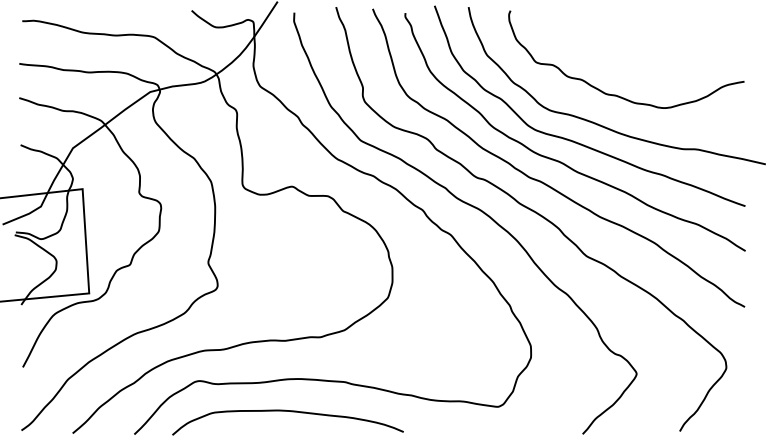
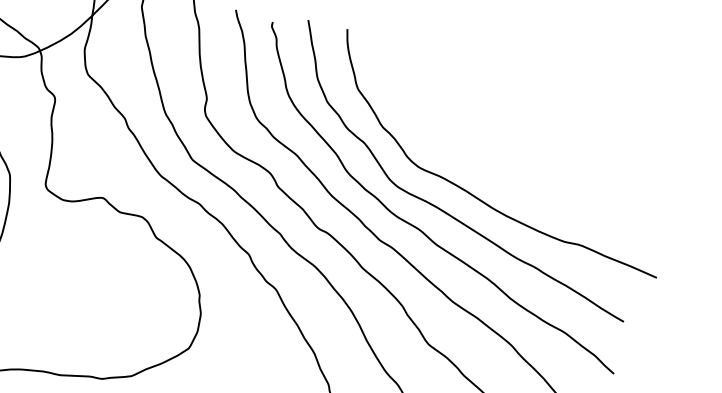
curve: (616, 94) -> (499, 163), removed

